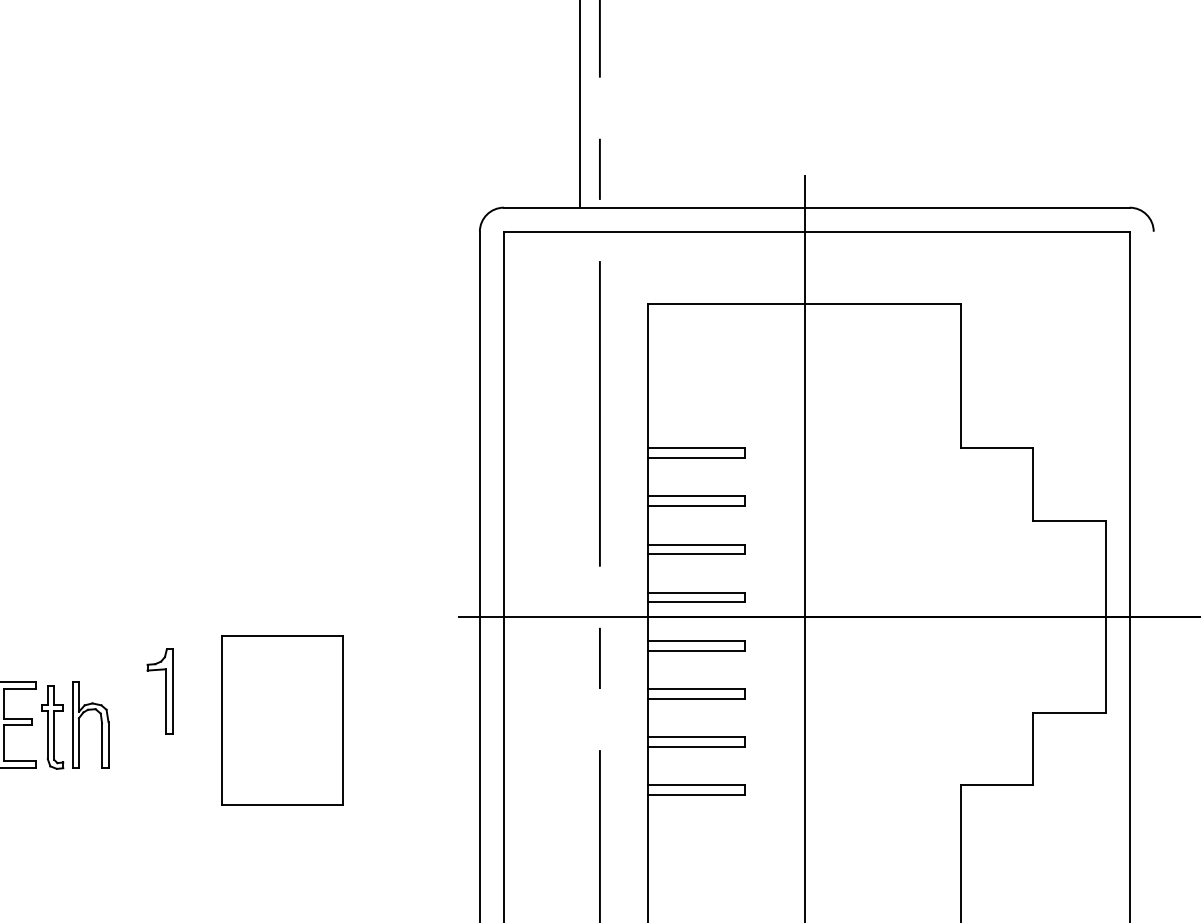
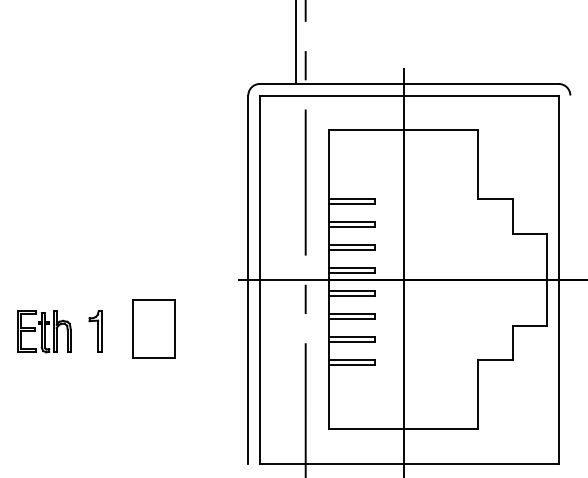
part: (160, 692) -> (95, 331), moved
part: (281, 719) -> (153, 328), size x0.71

